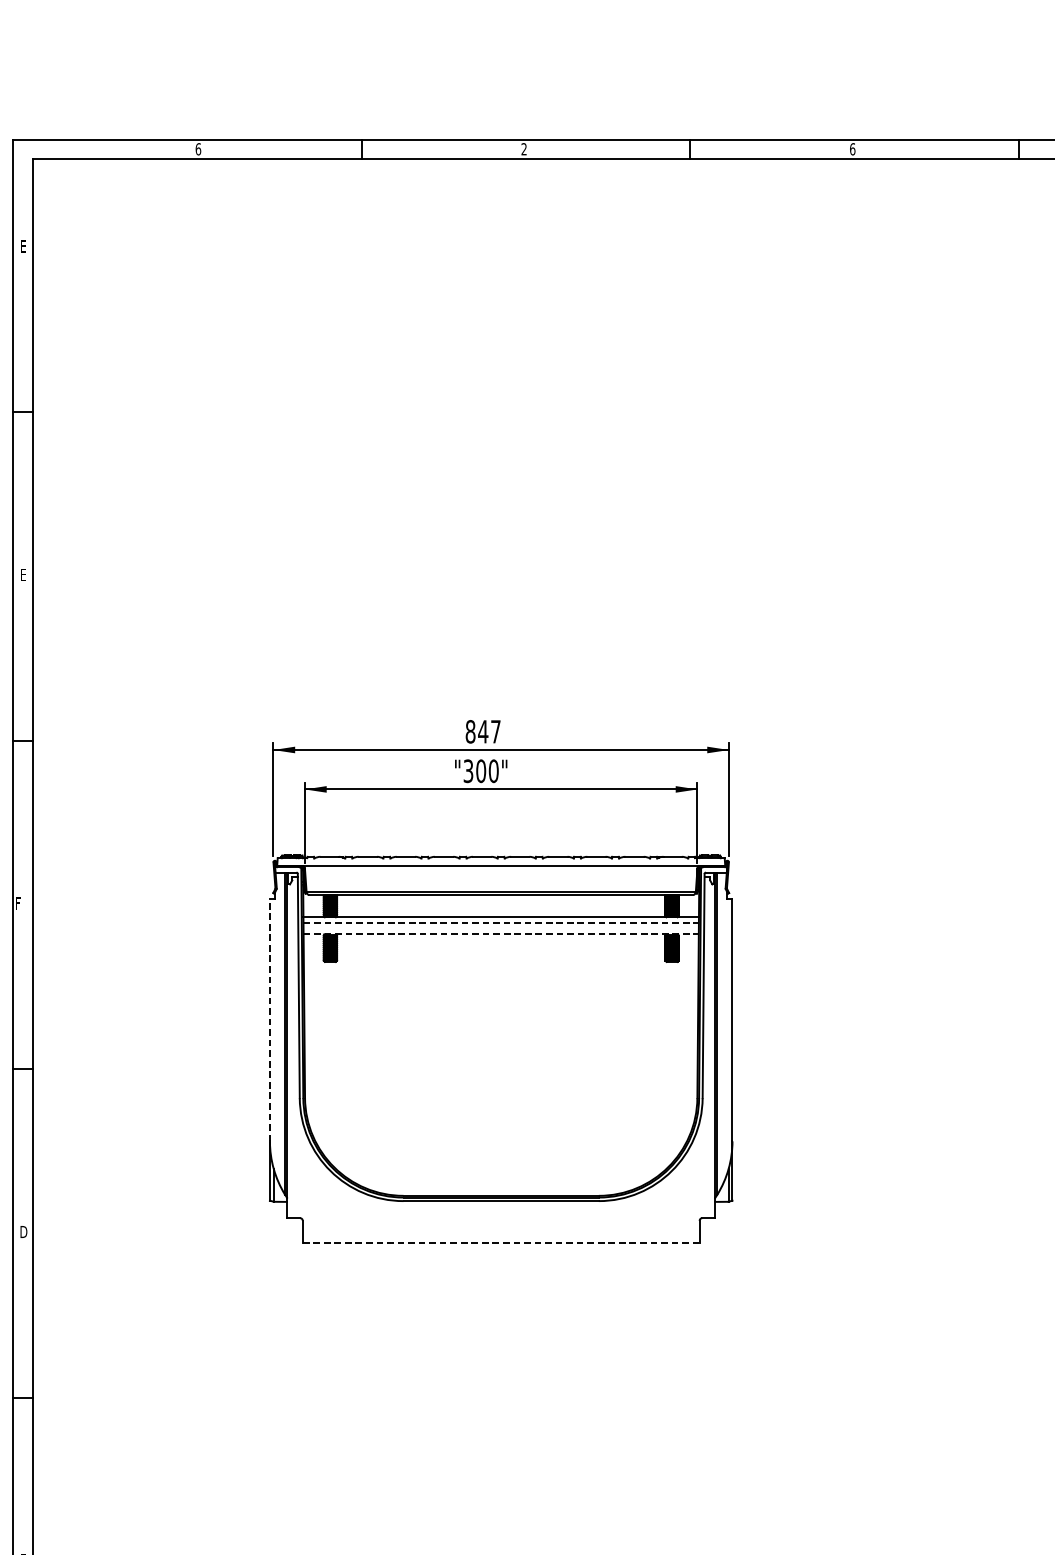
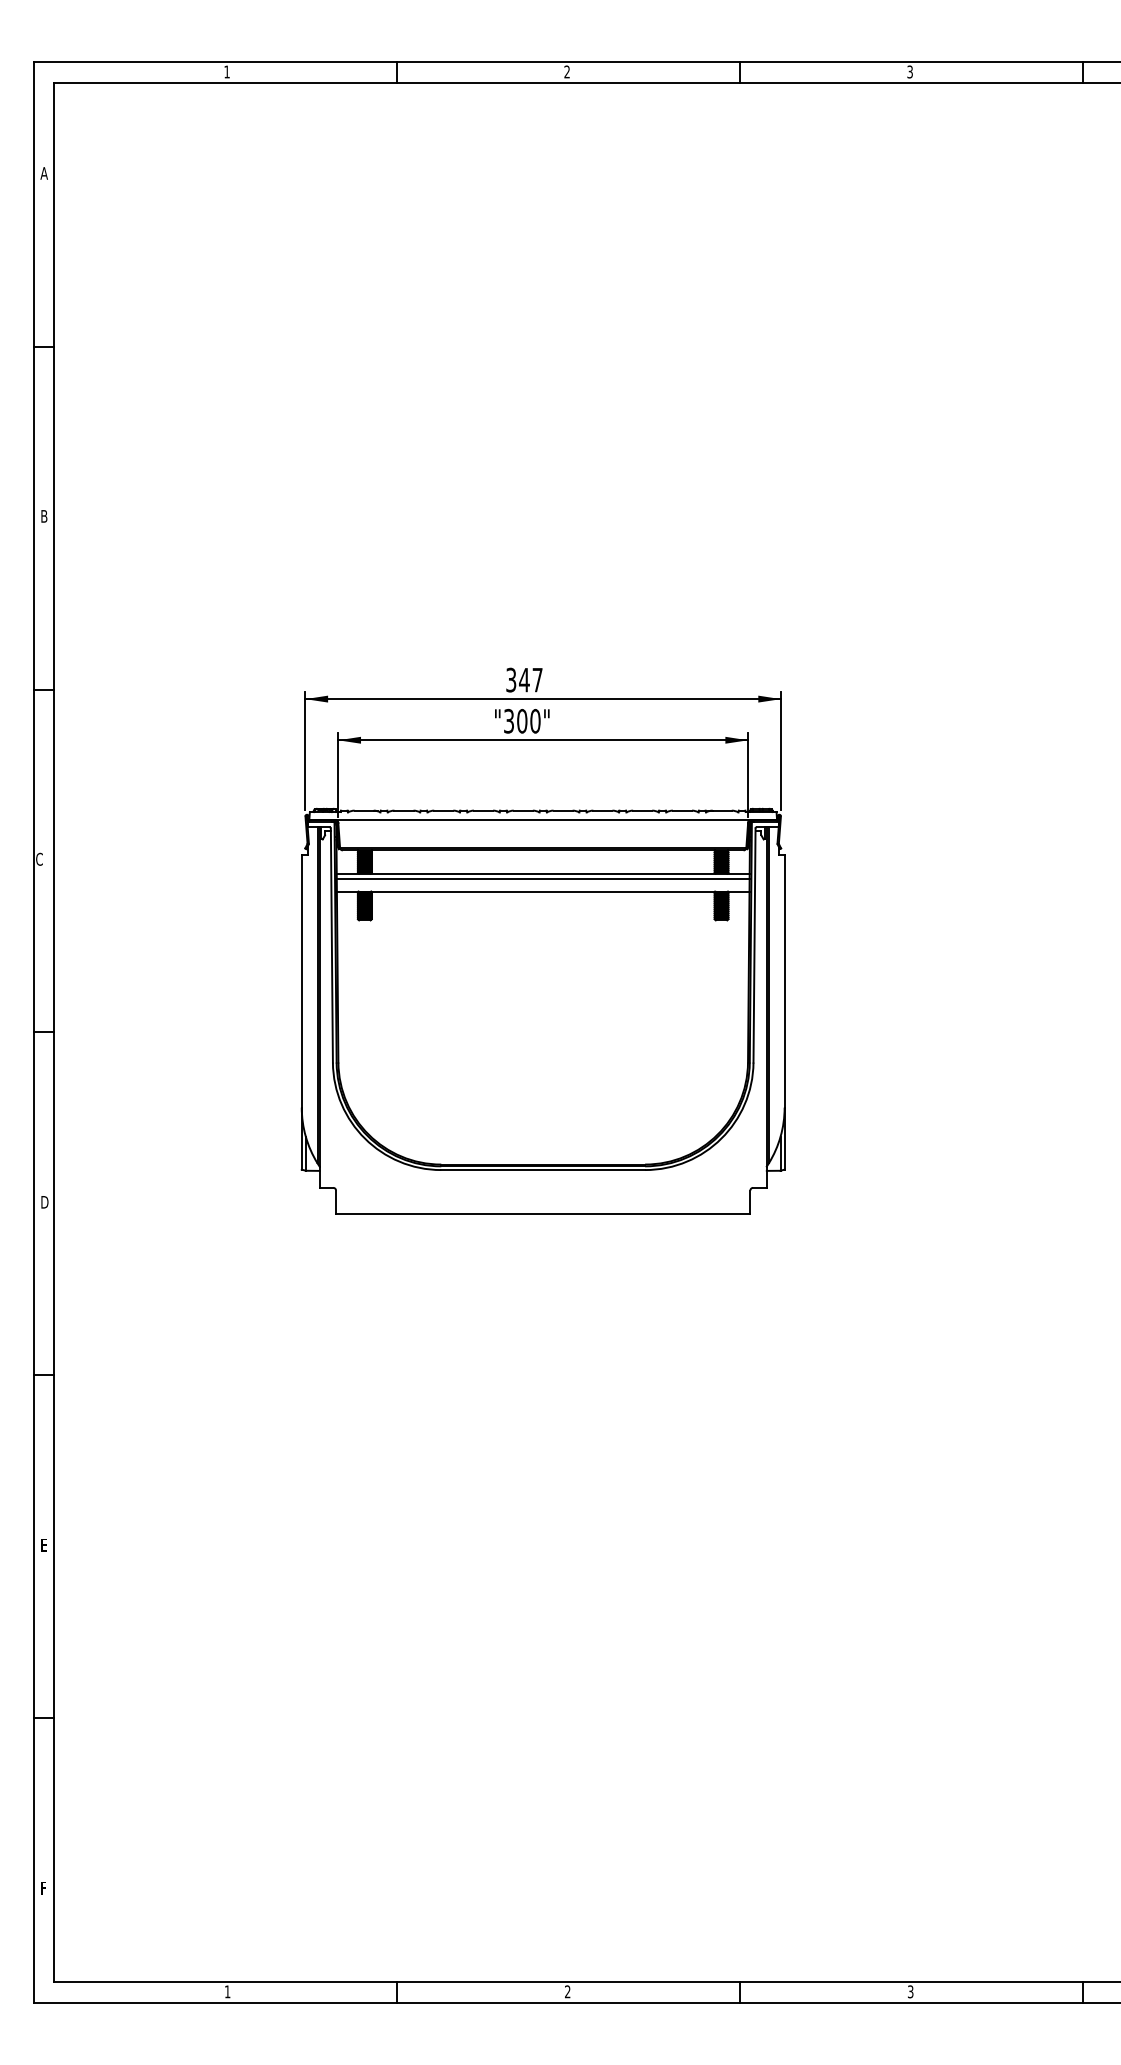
text: (197, 148) -> (226, 71), 6 -> 1
text: (853, 148) -> (910, 71), 6 -> 3
text: (22, 246) -> (43, 173), E -> A
text: (23, 575) -> (44, 516), E -> B
text: (470, 731) -> (511, 679), 847 -> 347
text: (18, 902) -> (39, 858), F -> C
line: (501, 922) -> (543, 879), dashed -> solid
line: (501, 934) -> (543, 891), dashed -> solid
line: (269, 1020) -> (301, 981), dashed -> solid
line: (501, 1242) -> (543, 1213), dashed -> solid

